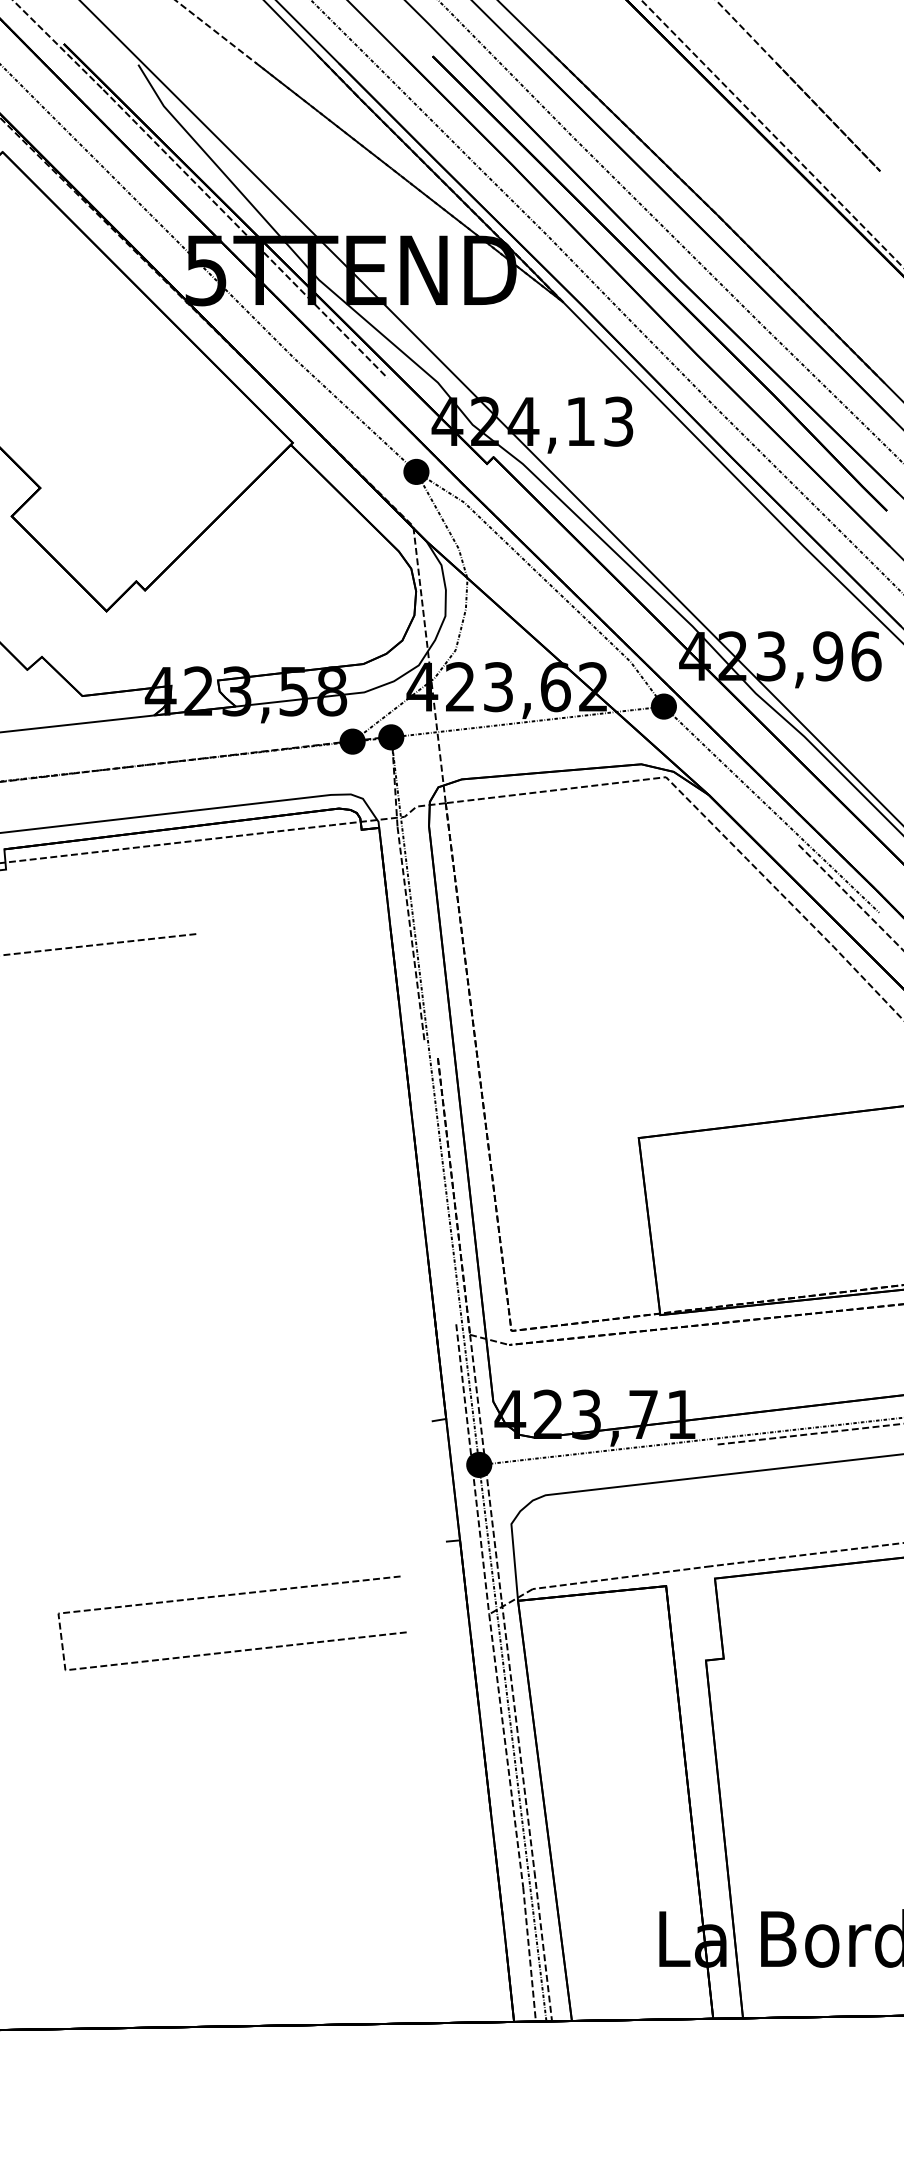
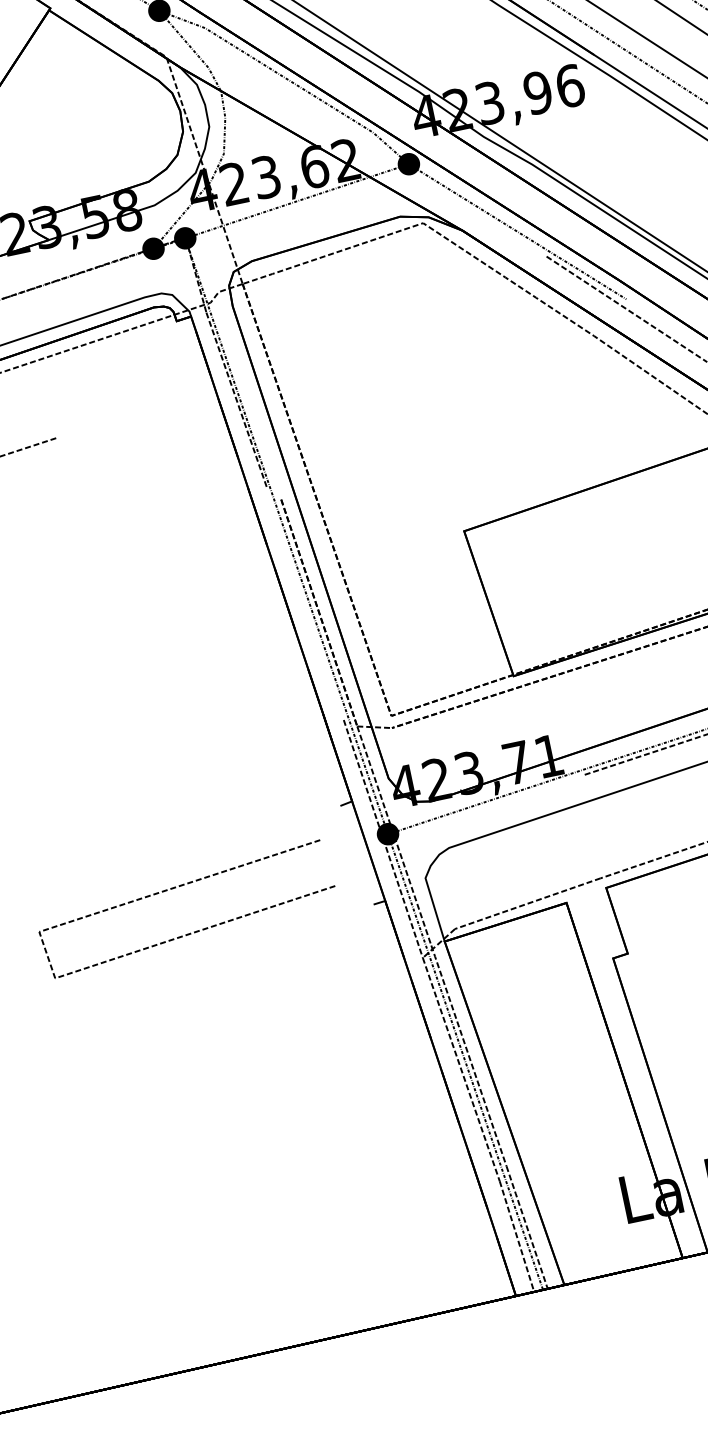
line: (224, 1596) -> (175, 888), moved

